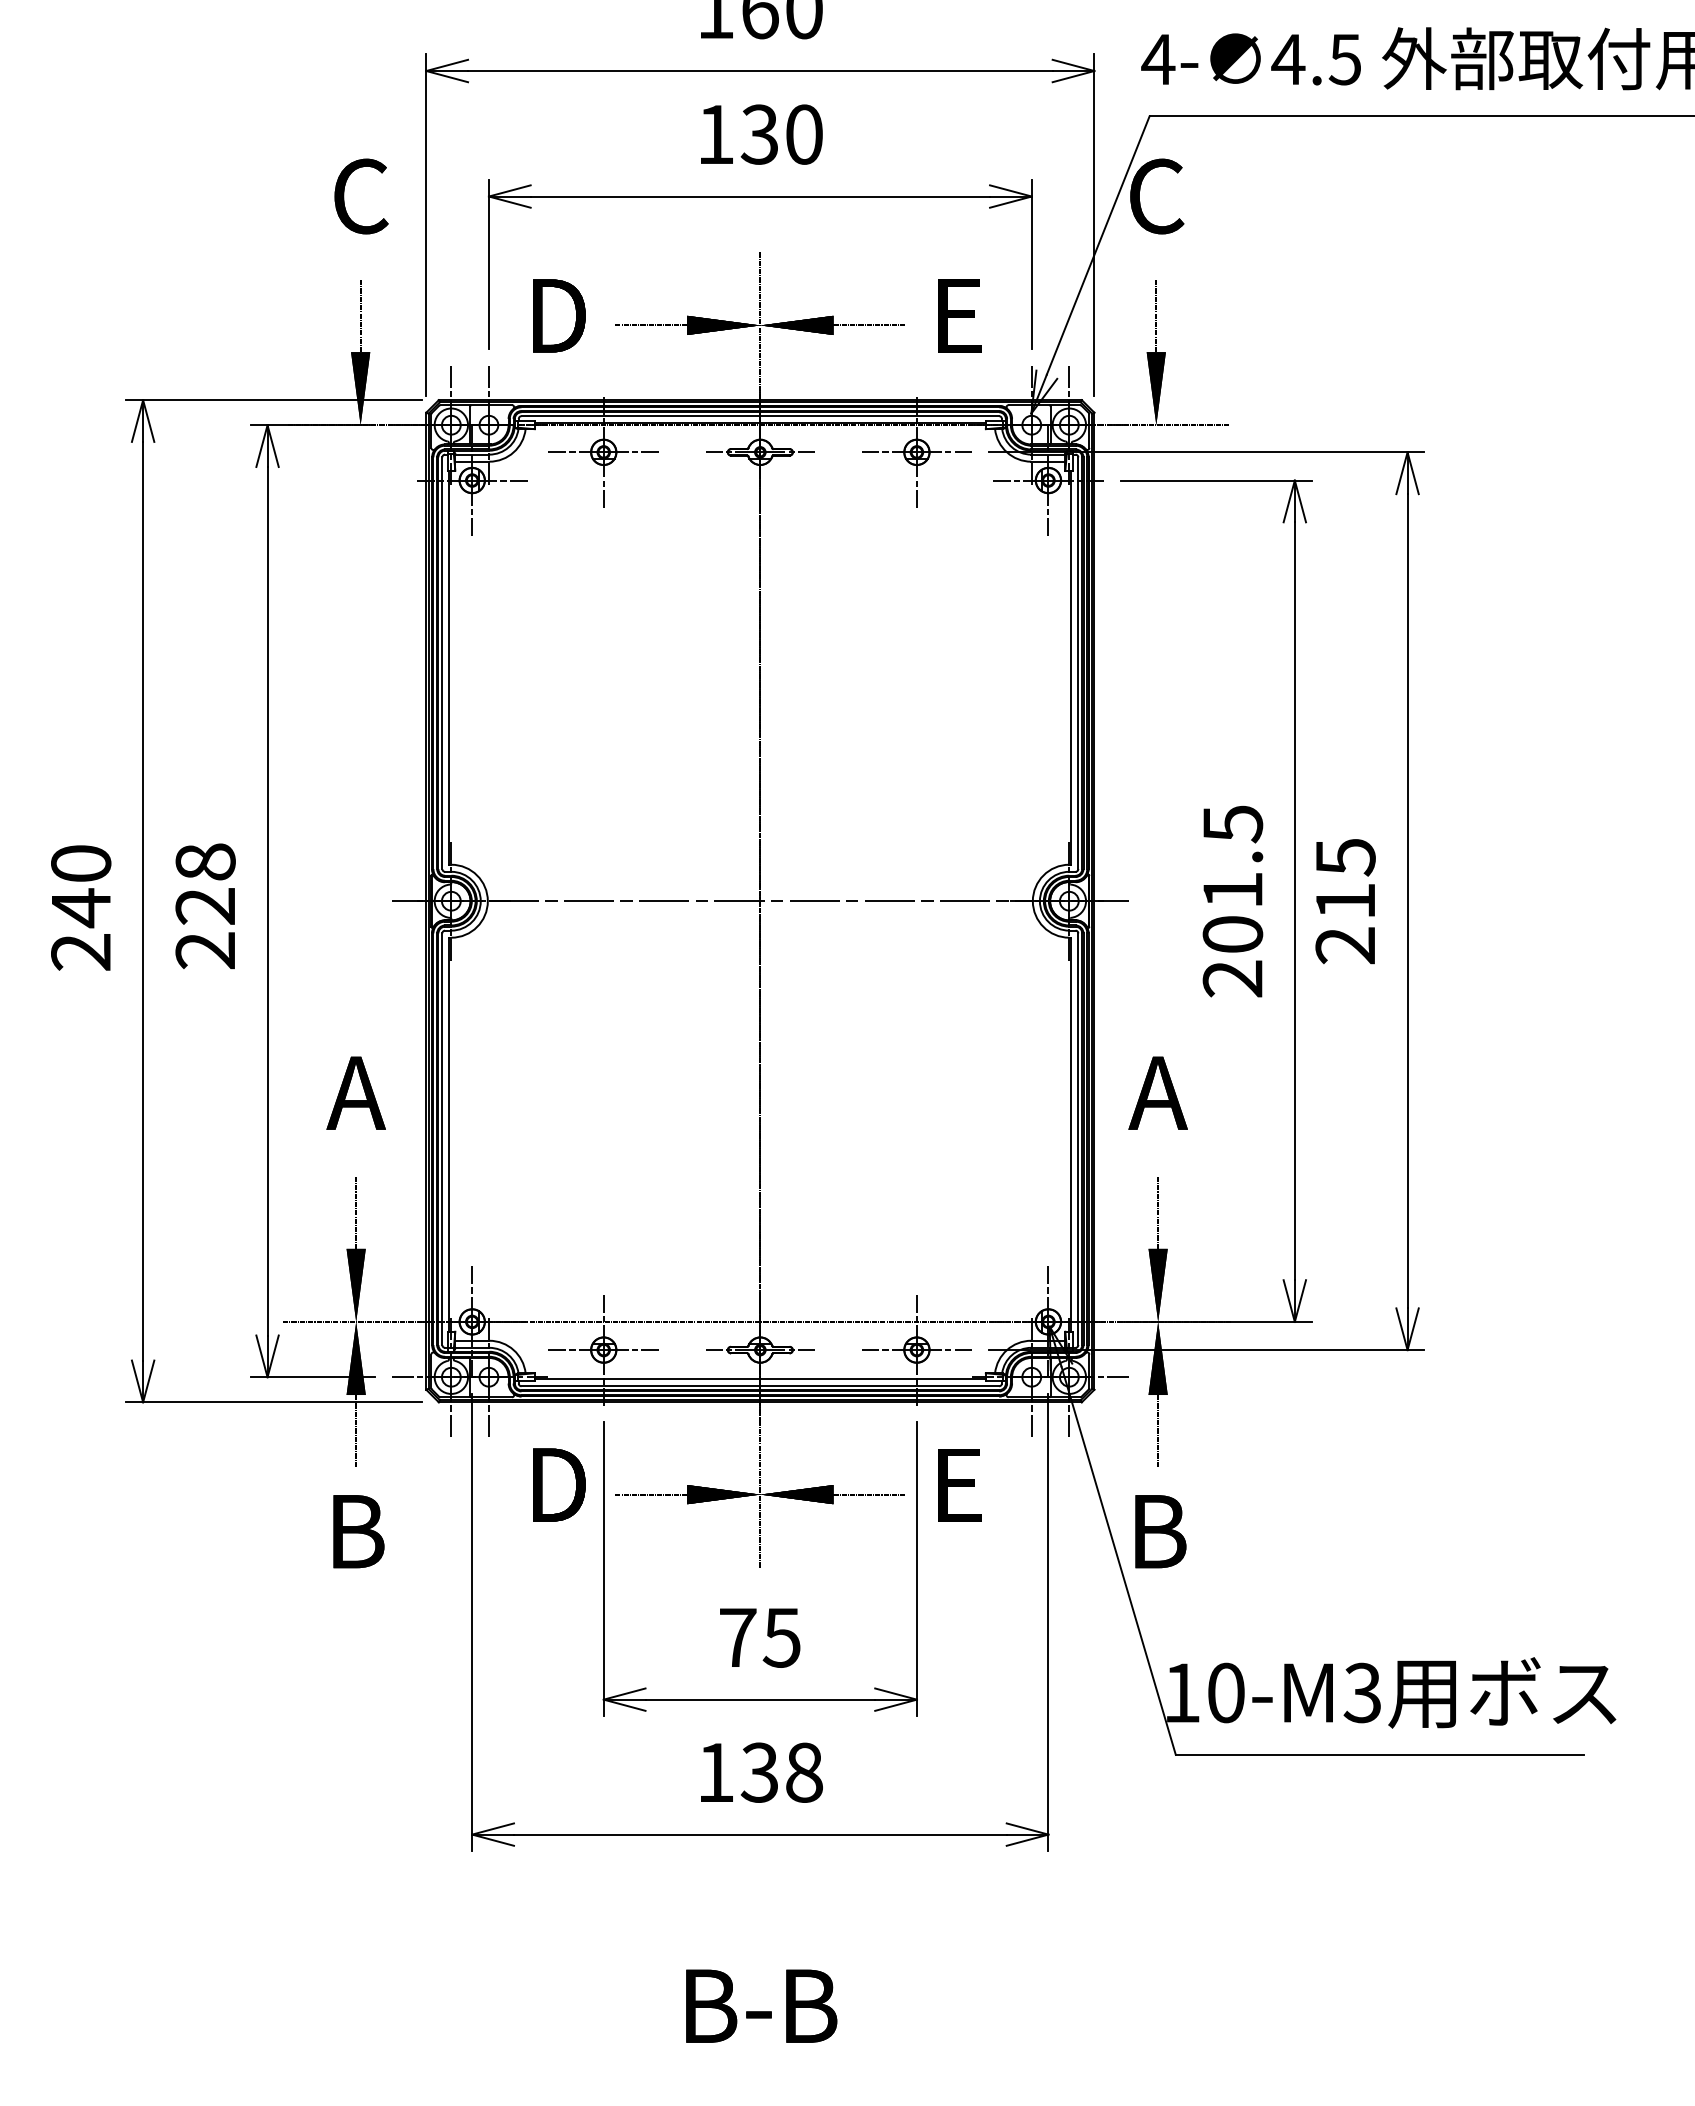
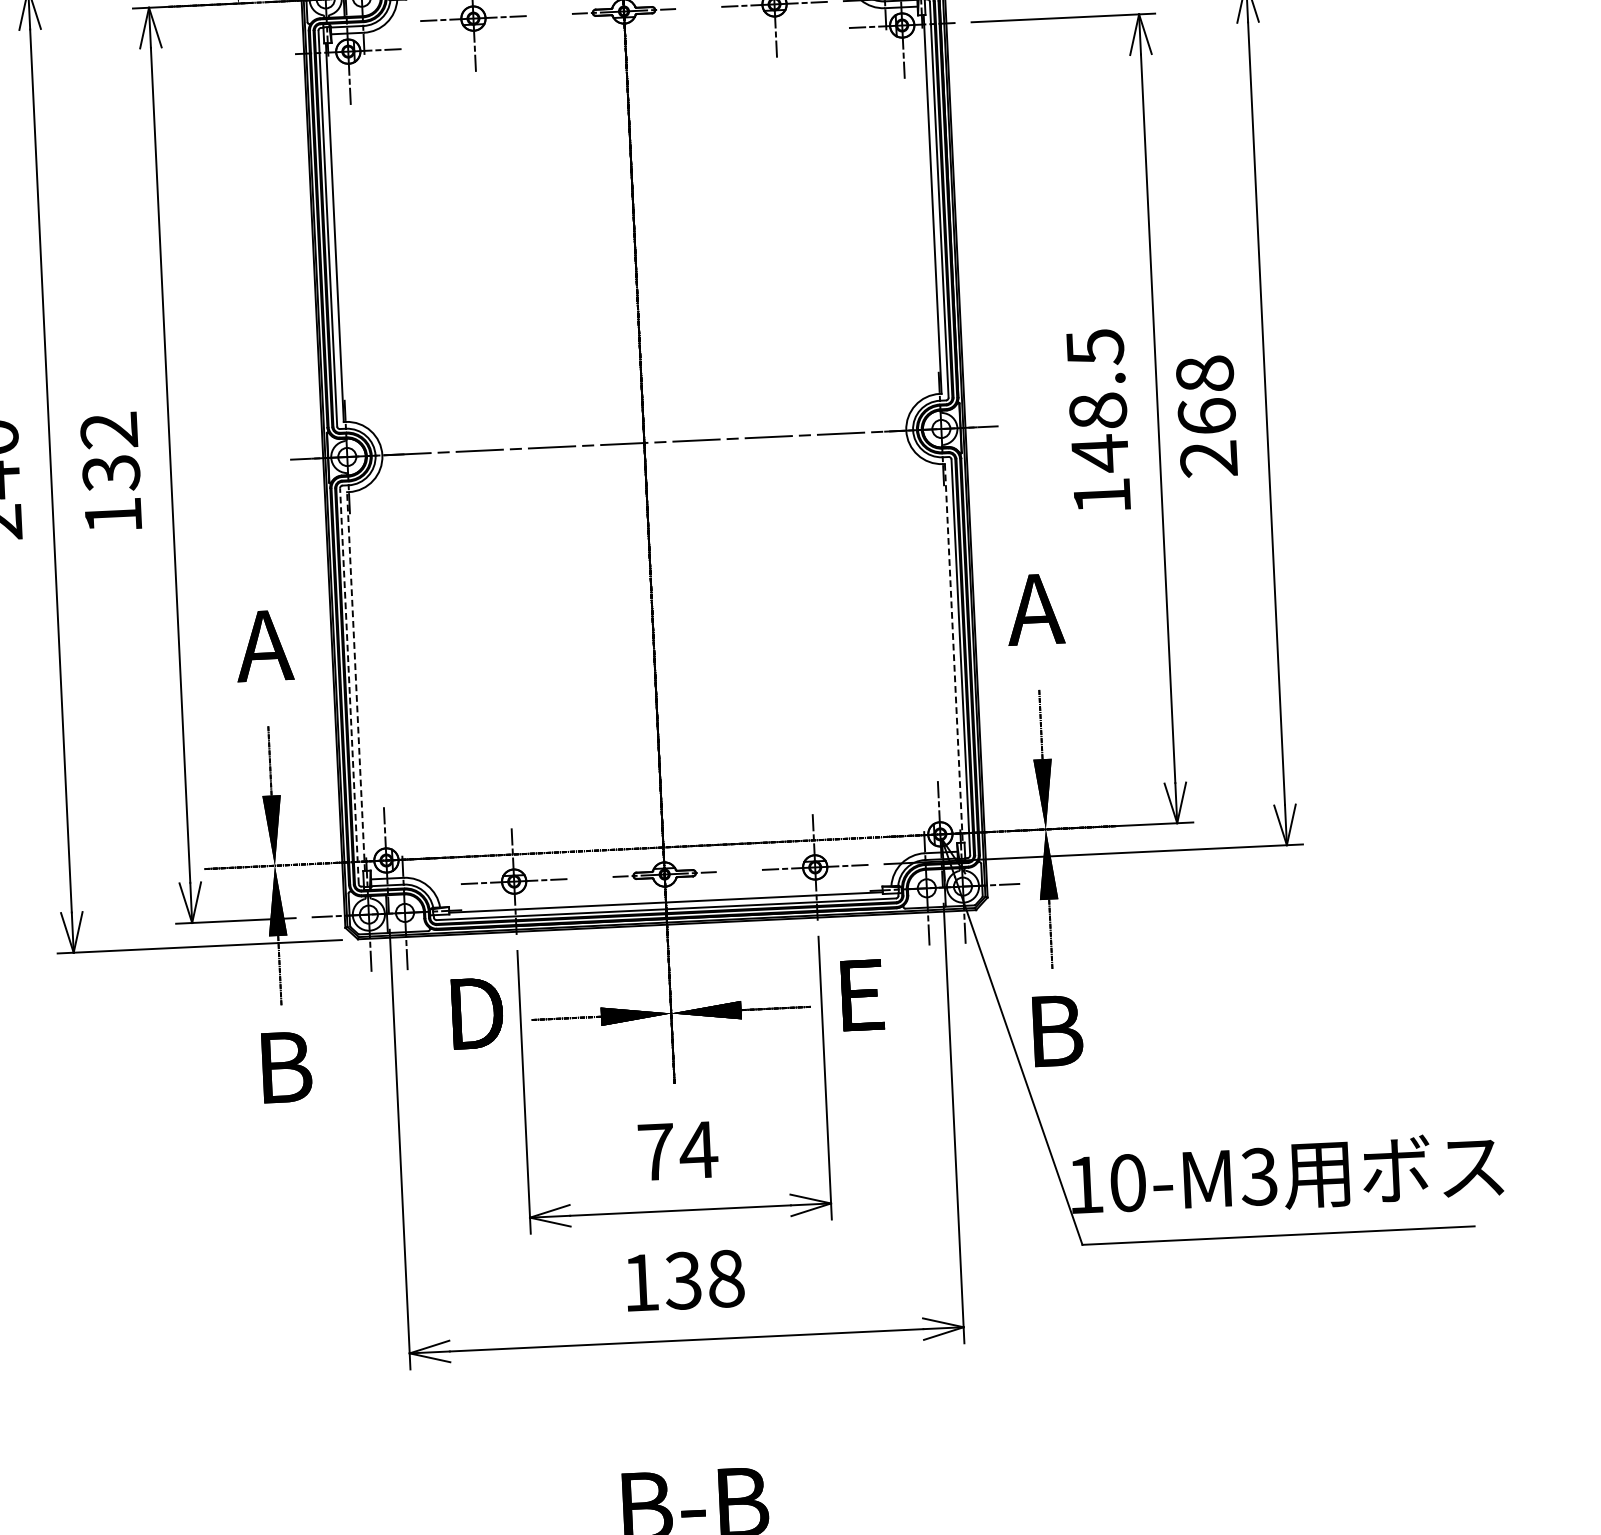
text: (1345, 878) -> (1205, 394), 215 -> 268
text: (205, 906) -> (111, 473), 228 -> 132
text: (1232, 934) -> (1099, 453), 201.5 -> 148.5
line: (449, 1134) -> (356, 681), solid -> dashed
line: (1071, 1135) -> (954, 654), solid -> dashed
line: (442, 1139) -> (349, 686), solid -> dashed
text: (782, 1637) -> (699, 1149), 75 -> 74

